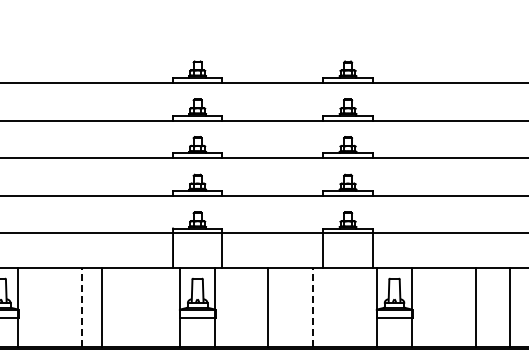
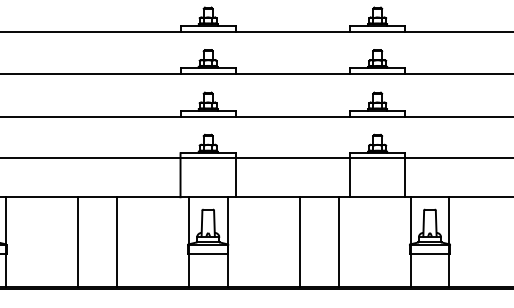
line: (81, 307) -> (77, 242), dashed -> solid
line: (102, 307) -> (116, 242), moved
line: (267, 307) -> (299, 242), moved
line: (313, 307) -> (338, 242), dashed -> solid

